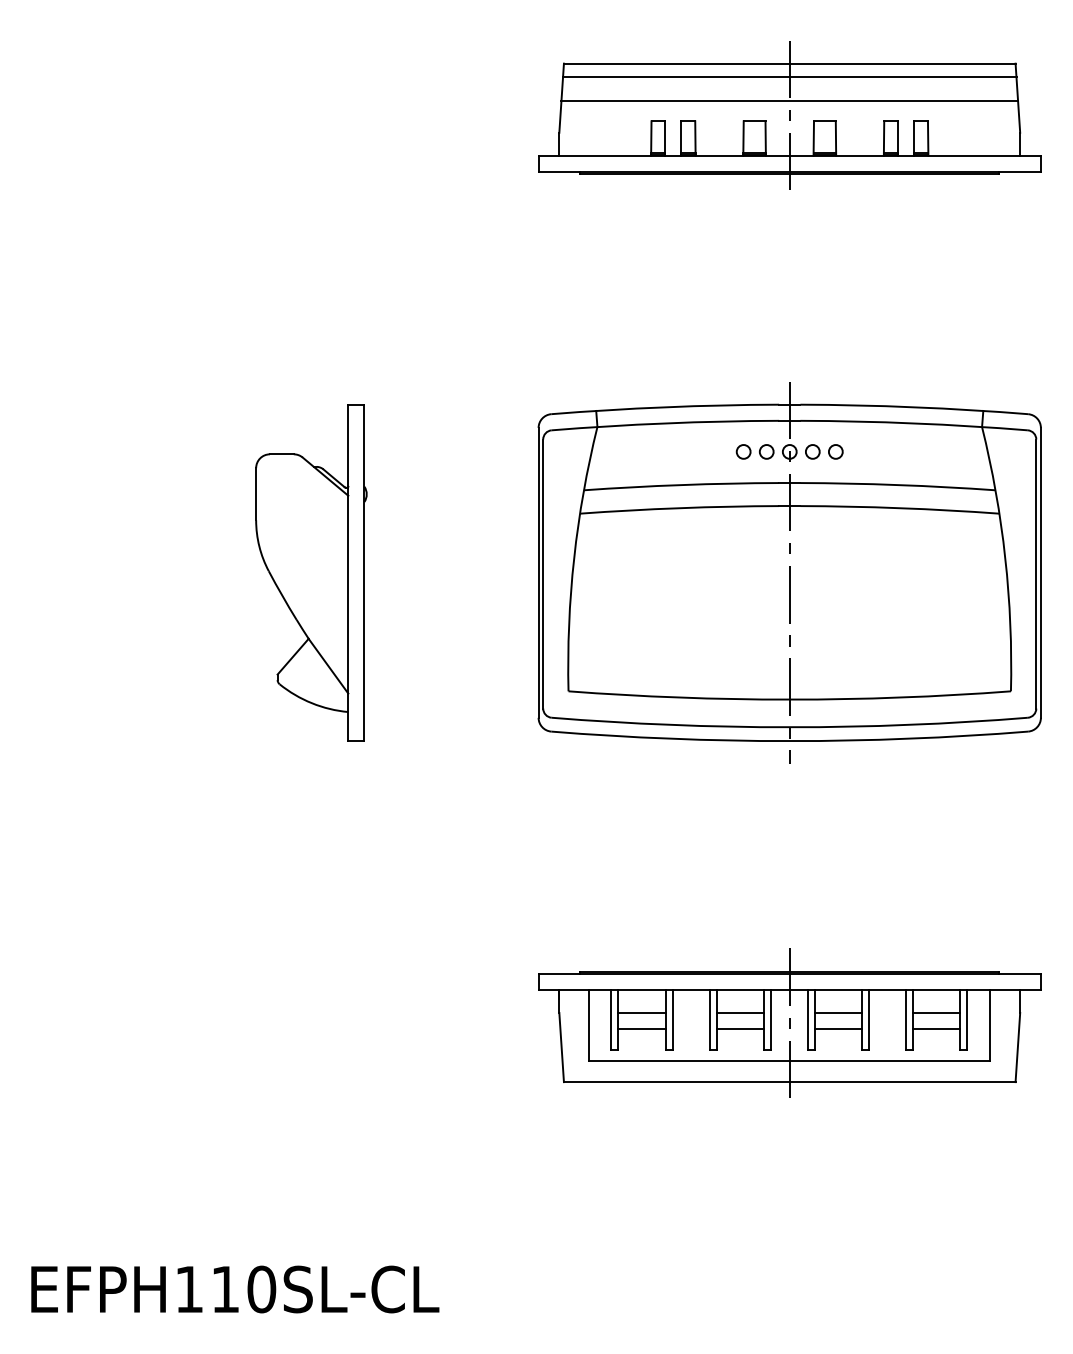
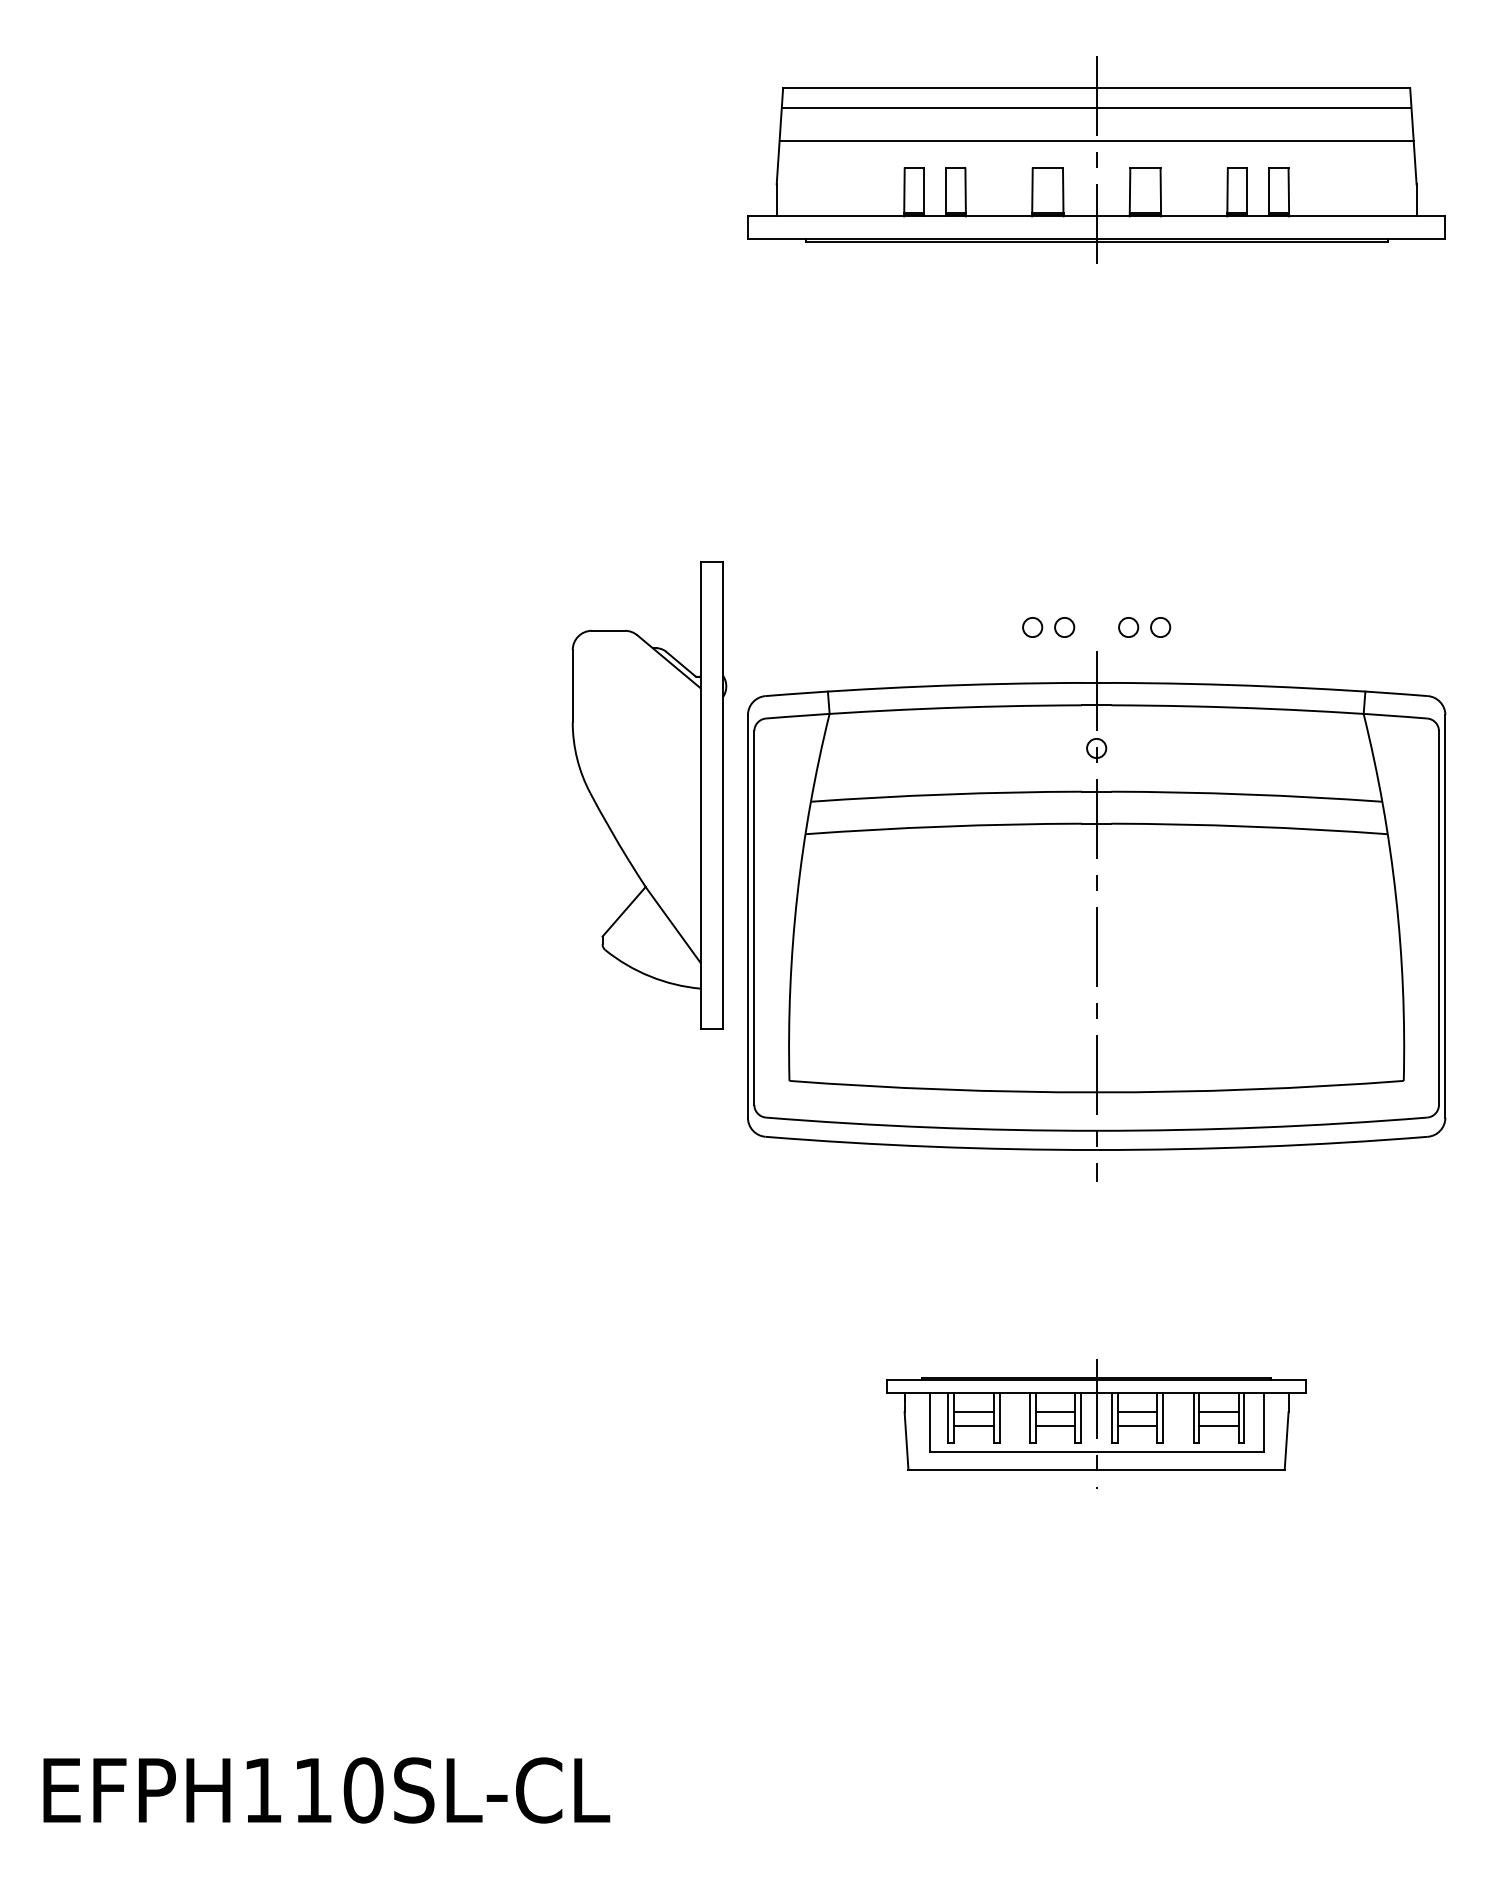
part: (311, 572) -> (649, 795), moved
part: (789, 572) -> (1096, 916), moved
part: (789, 1023) -> (1096, 1420), size x0.6

